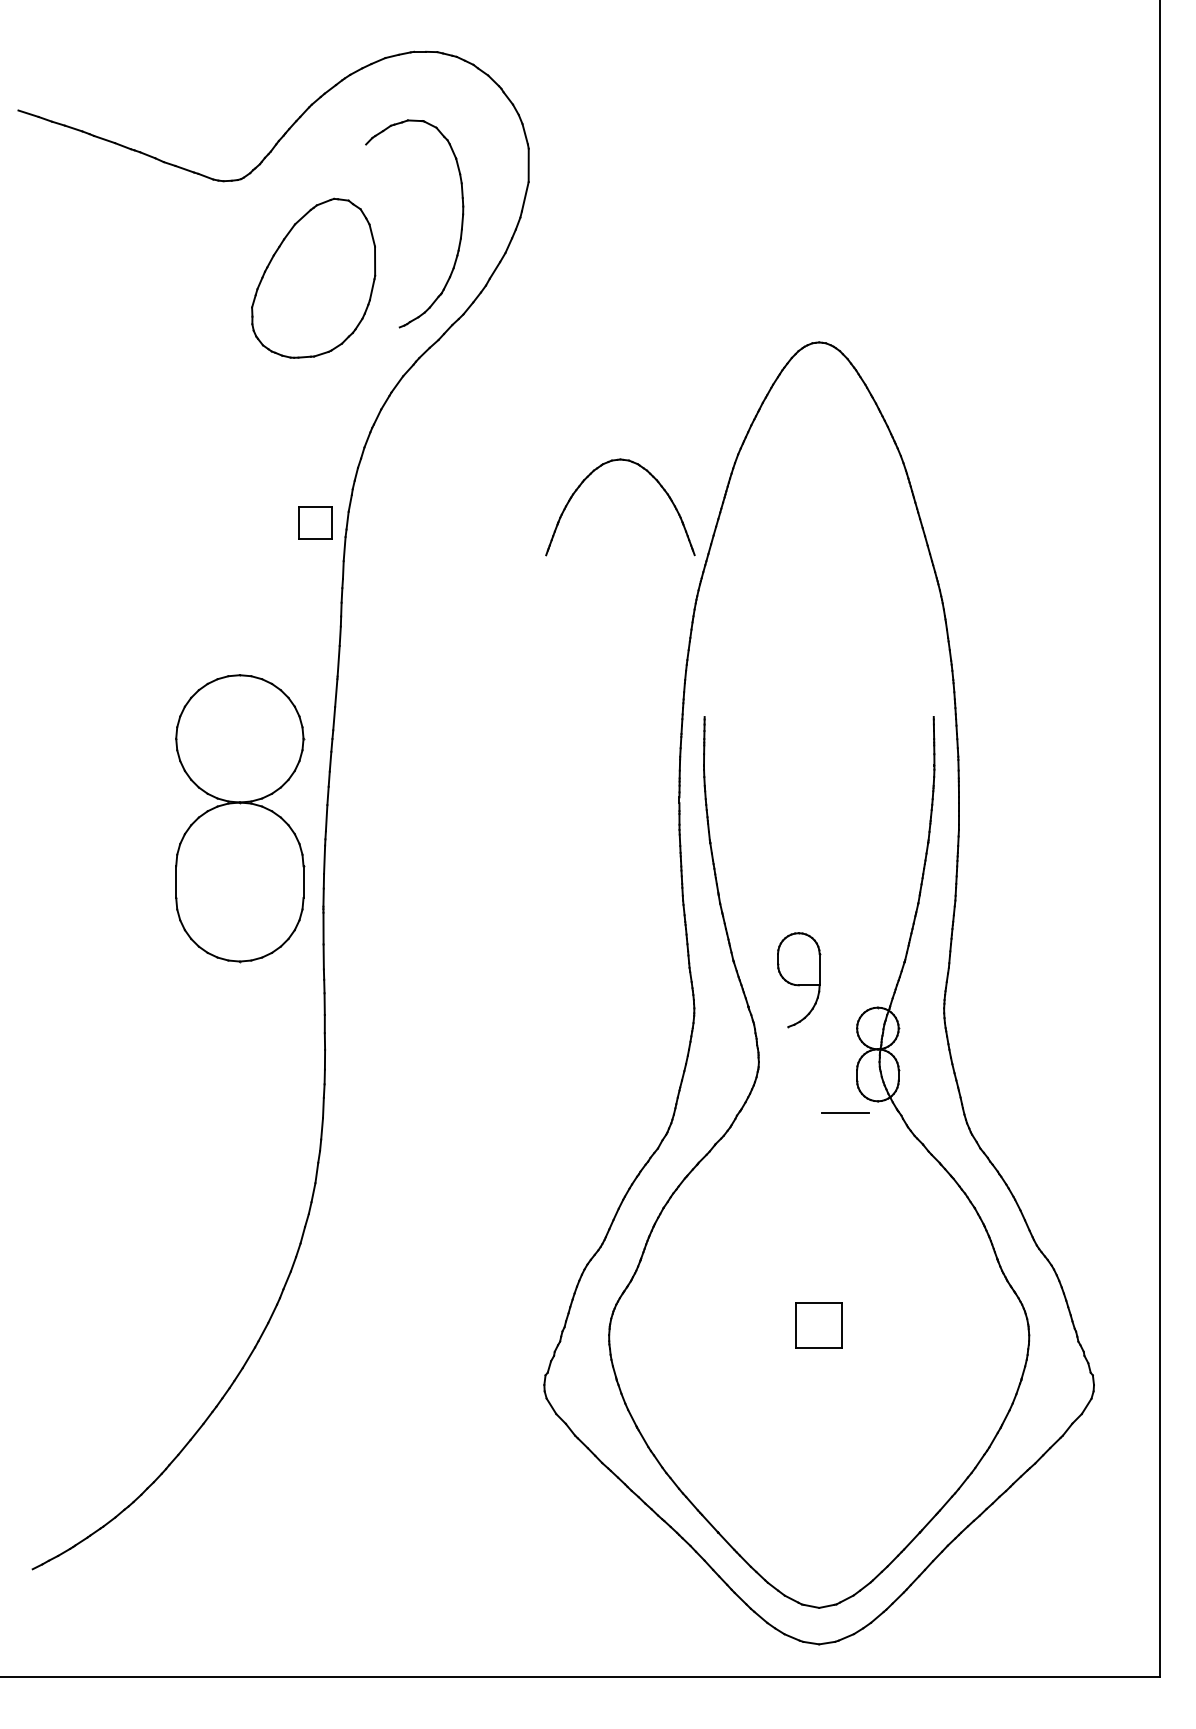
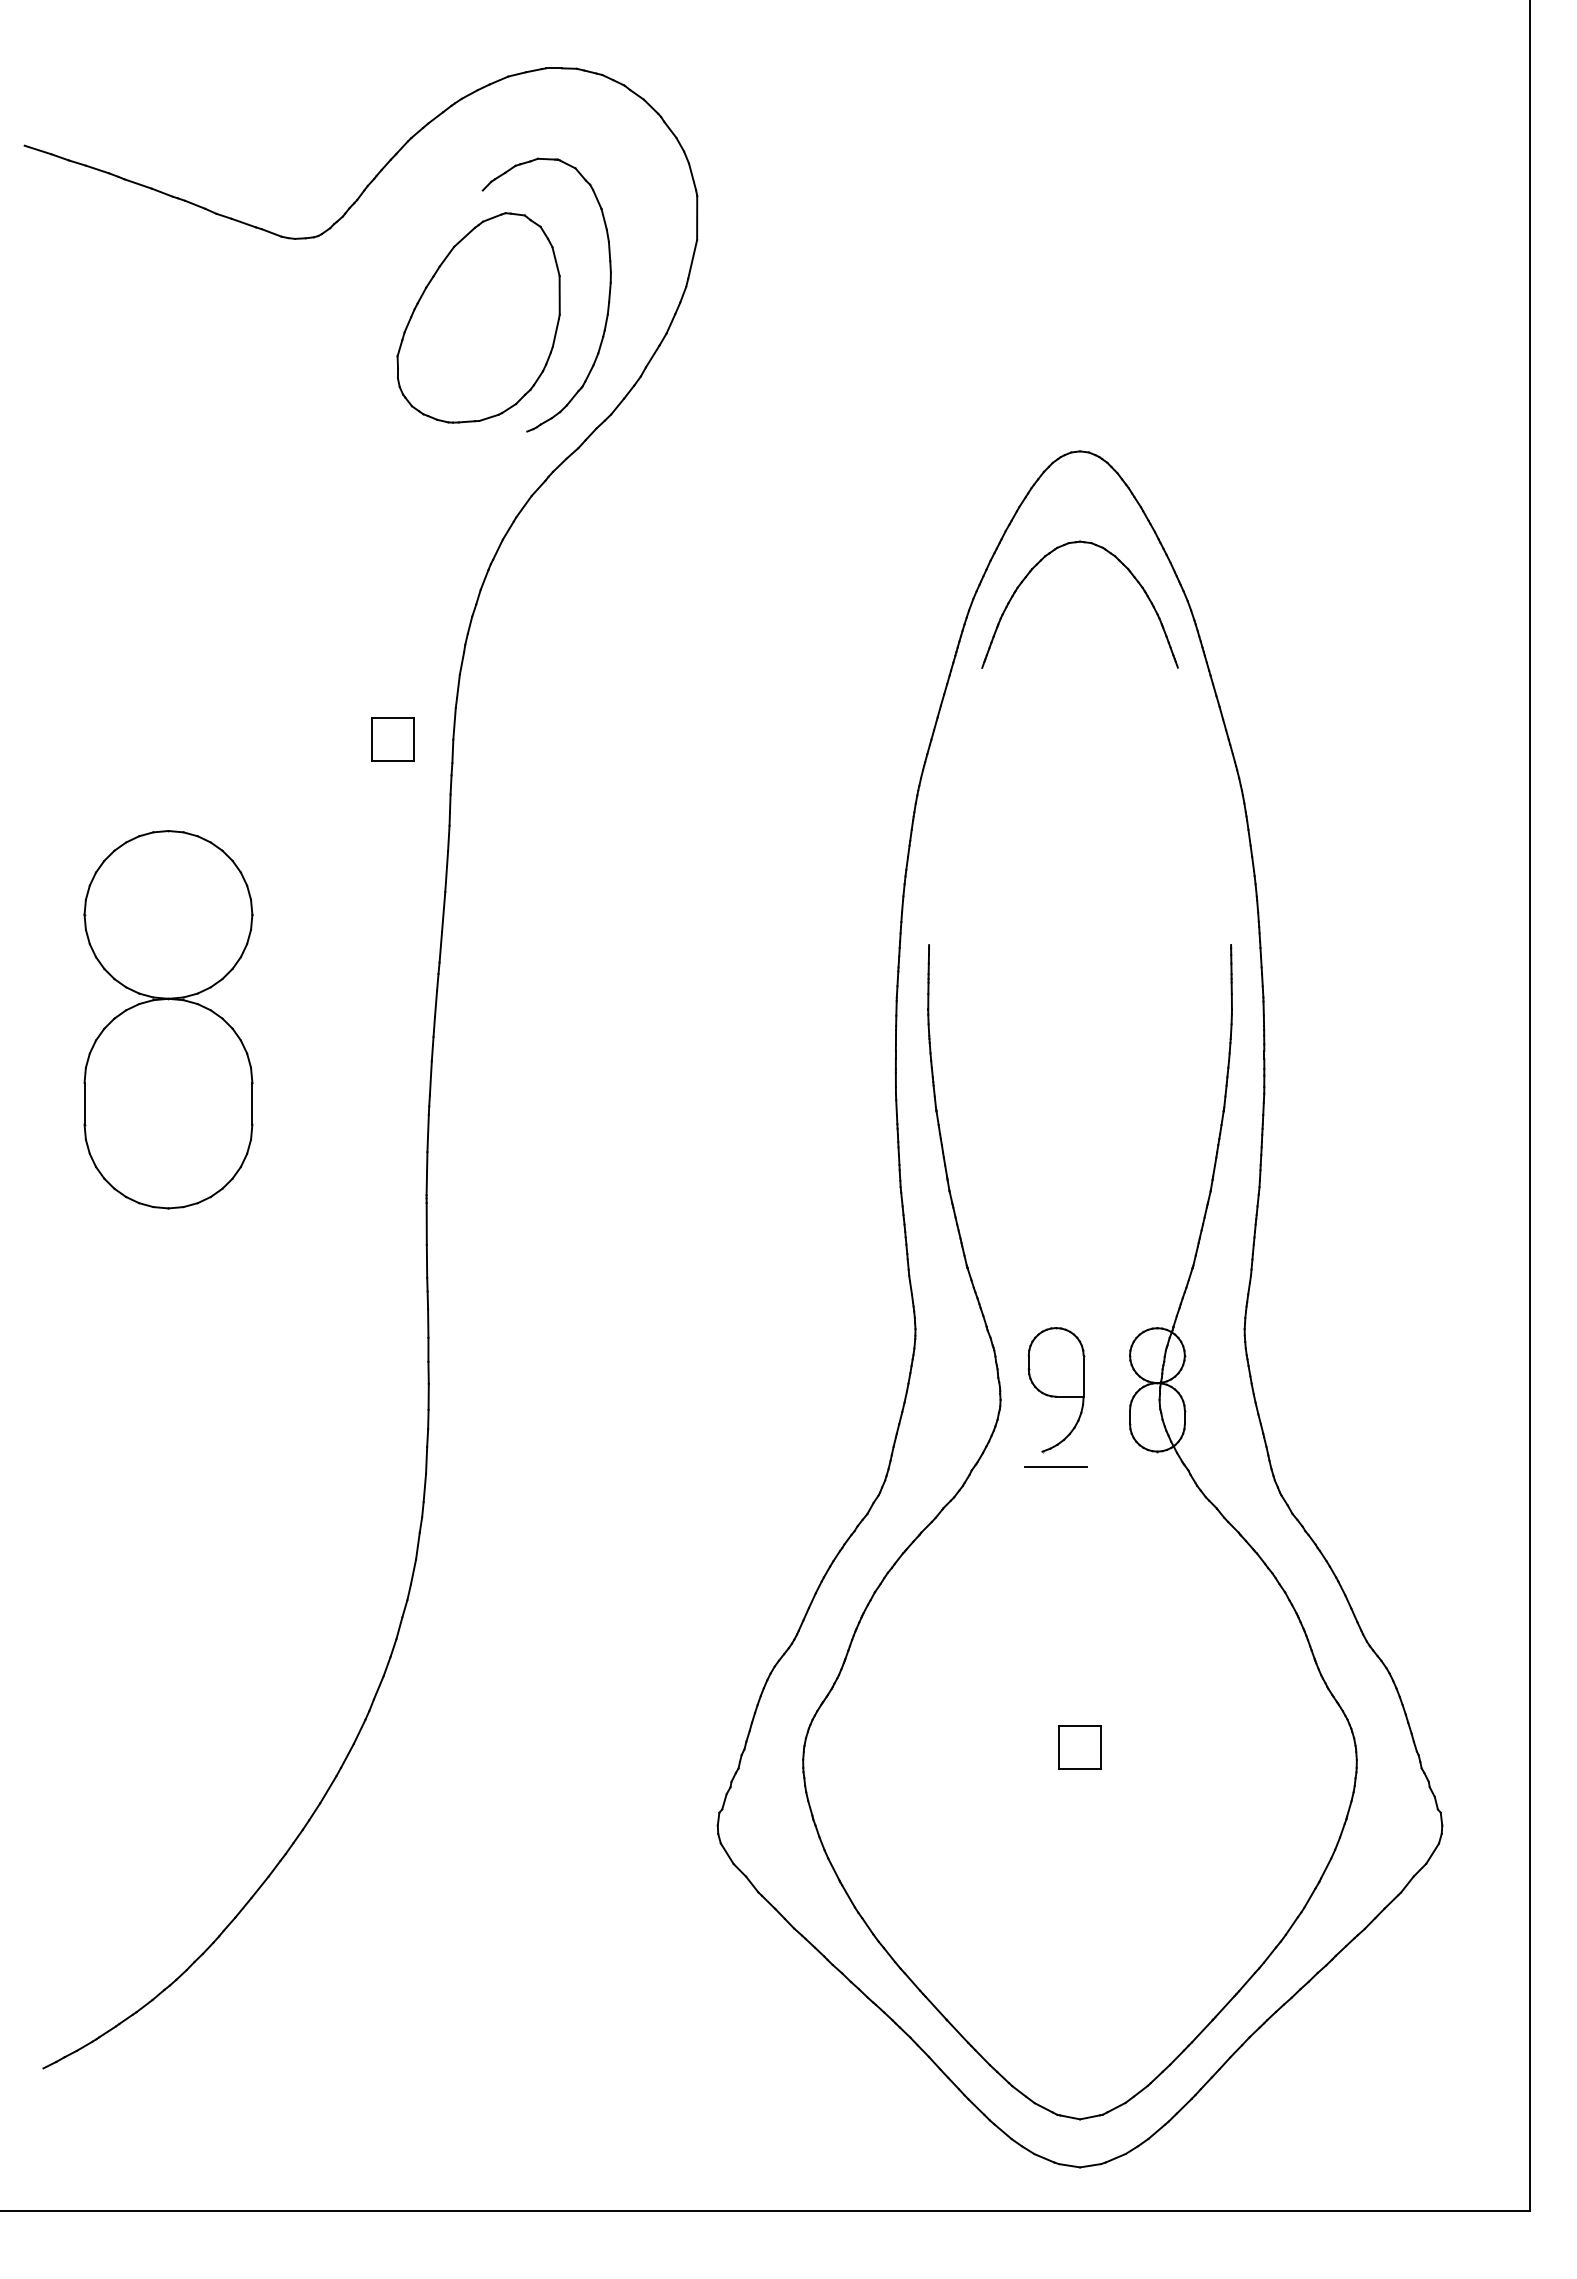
part: (313, 278) -> (478, 317), moved
part: (589, 476) -> (1039, 563), moved
part: (315, 523) -> (392, 739), moved
part: (239, 818) -> (168, 1019), moved
part: (799, 980) -> (1056, 1390), moved
line: (844, 1112) -> (1055, 1466), moved
part: (818, 1325) -> (1079, 1747), size x0.71

